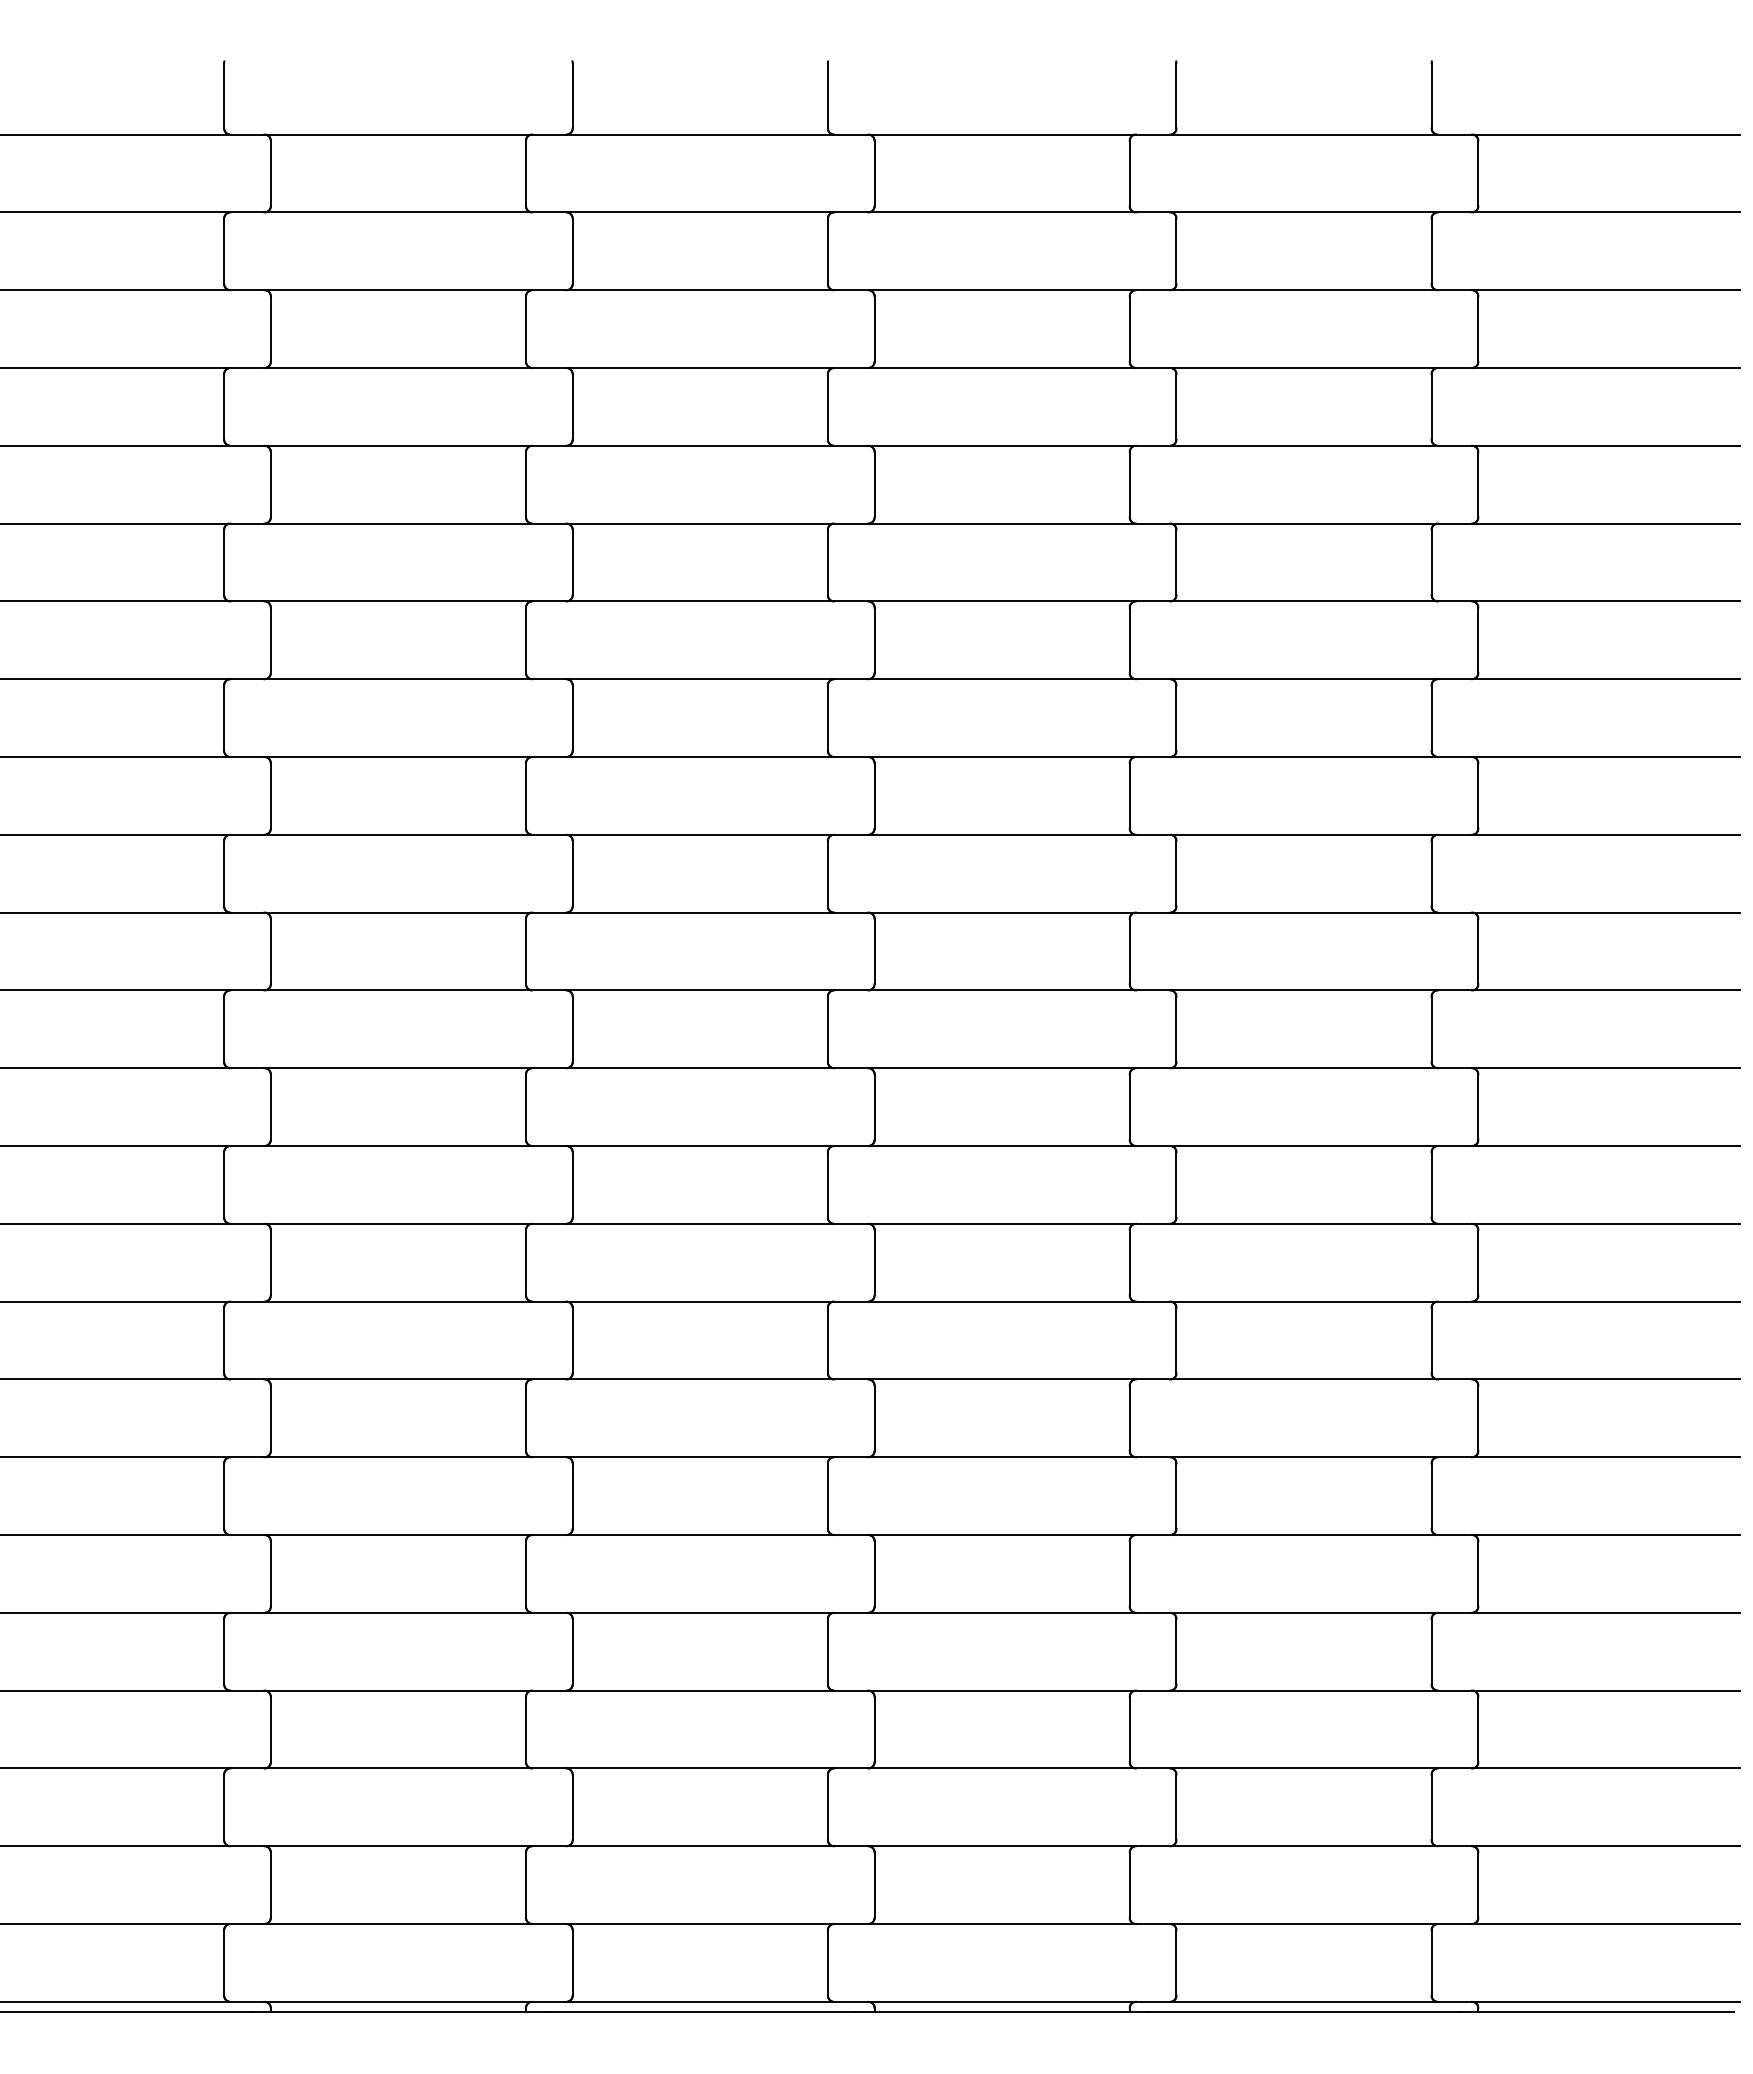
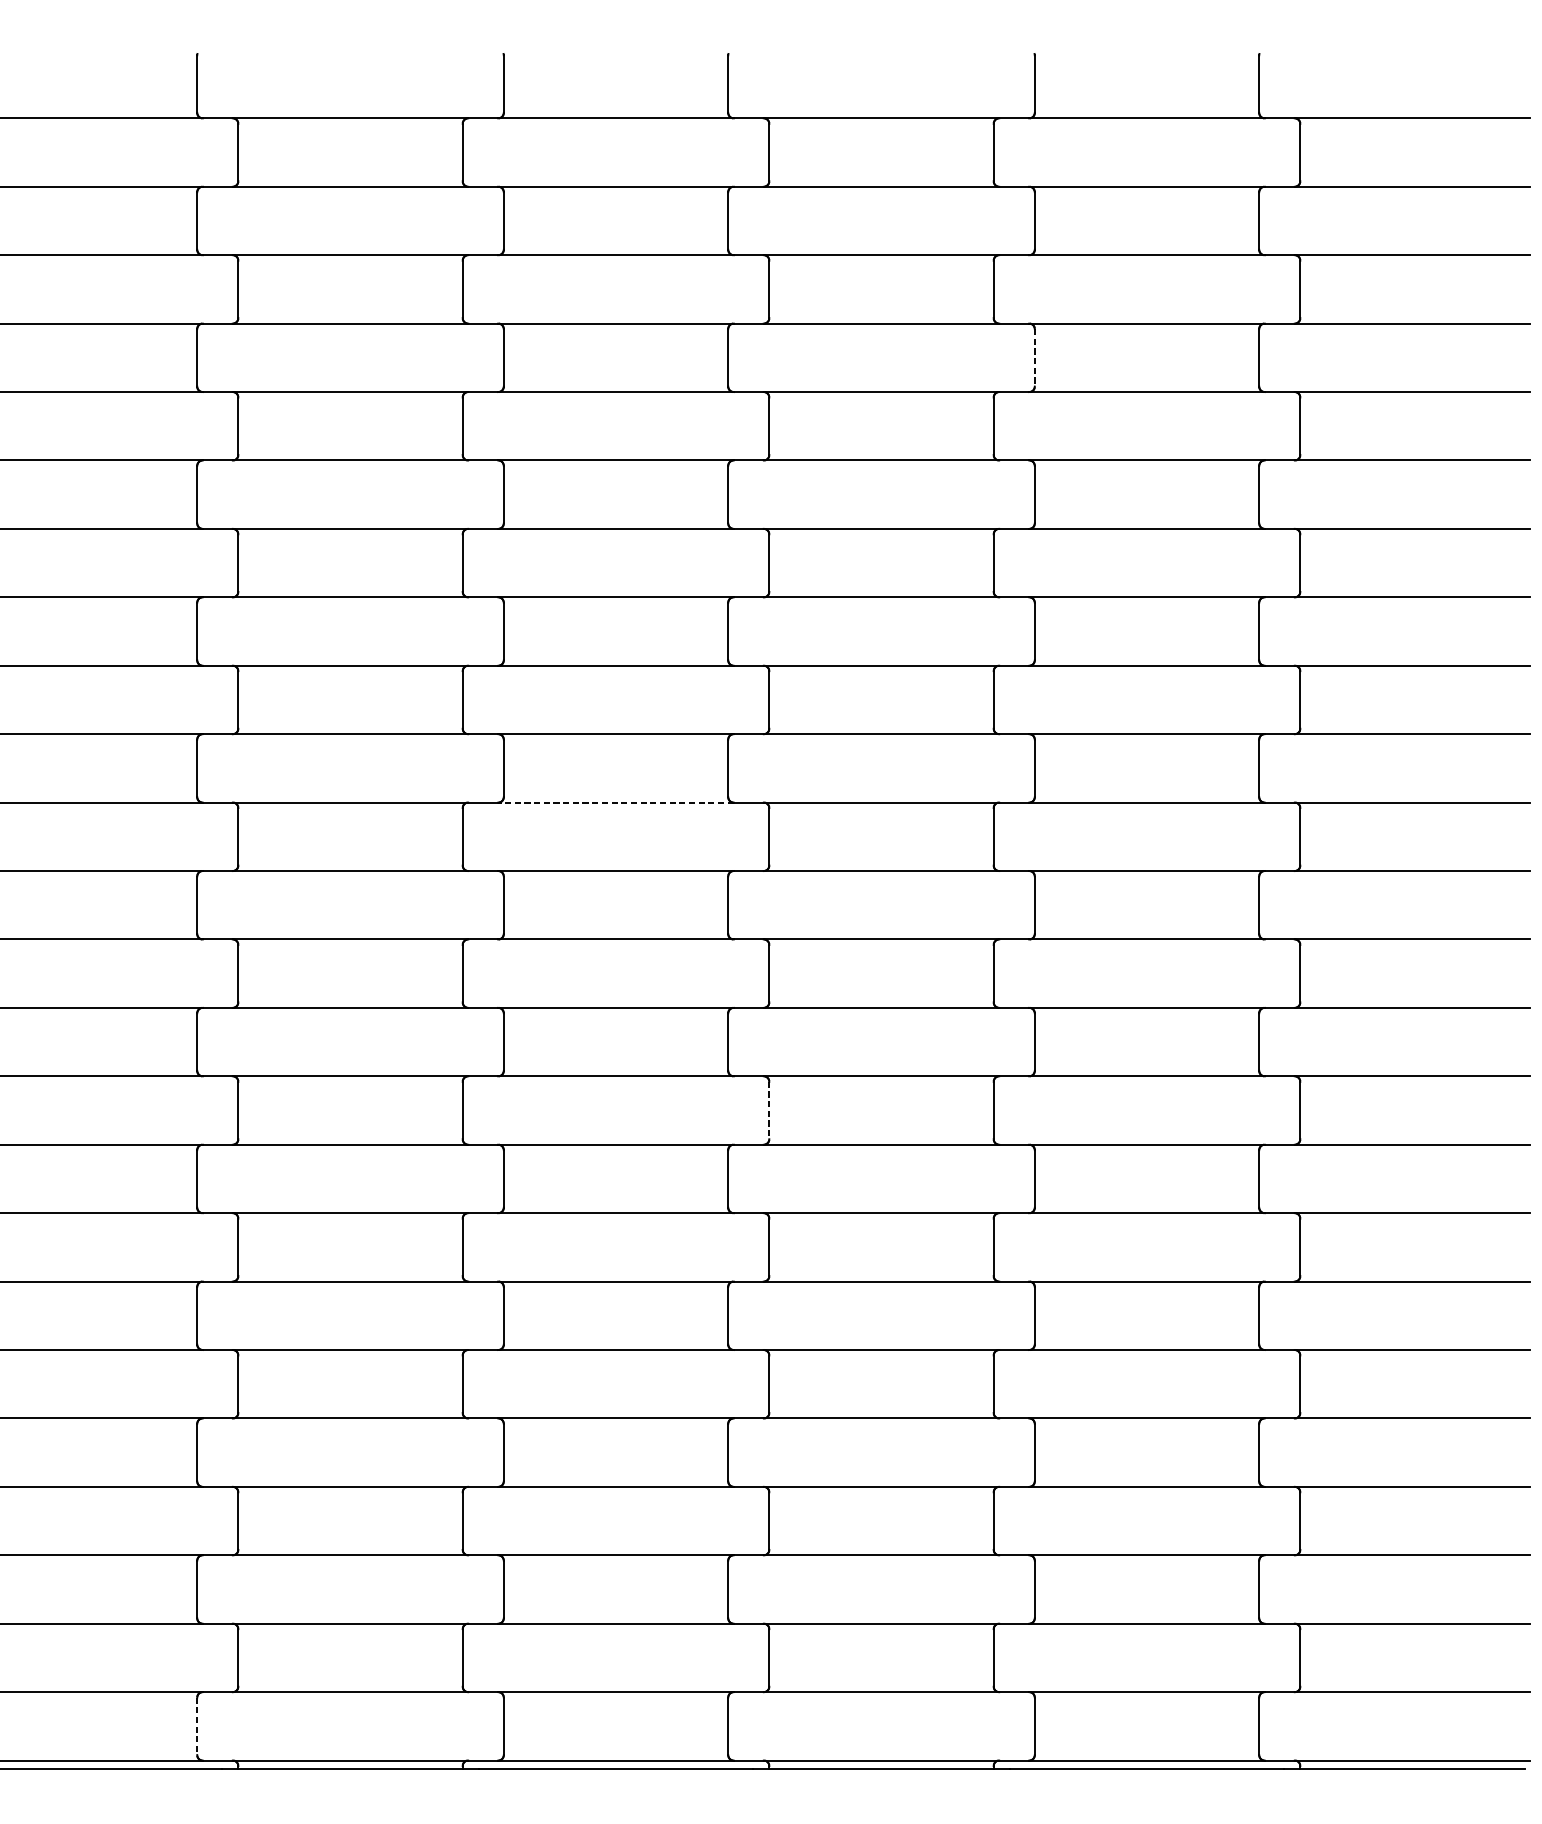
line: (1176, 406) -> (1034, 357), solid -> dashed
line: (700, 912) -> (616, 802), solid -> dashed
line: (874, 1262) -> (769, 1110), solid -> dashed
line: (224, 1962) -> (197, 1725), solid -> dashed

